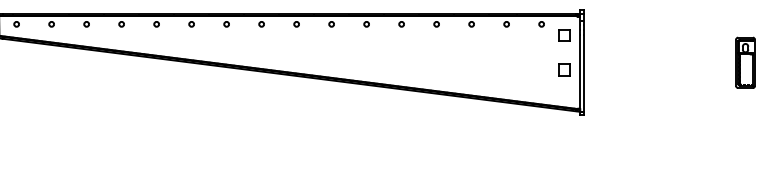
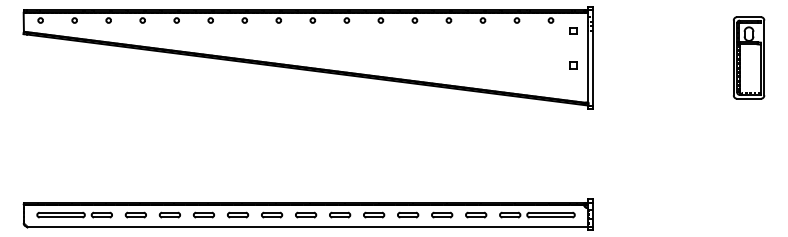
part: (564, 34) -> (573, 30), size x0.62
part: (745, 62) -> (749, 57), size x1.67
part: (564, 70) -> (573, 65), size x0.62

